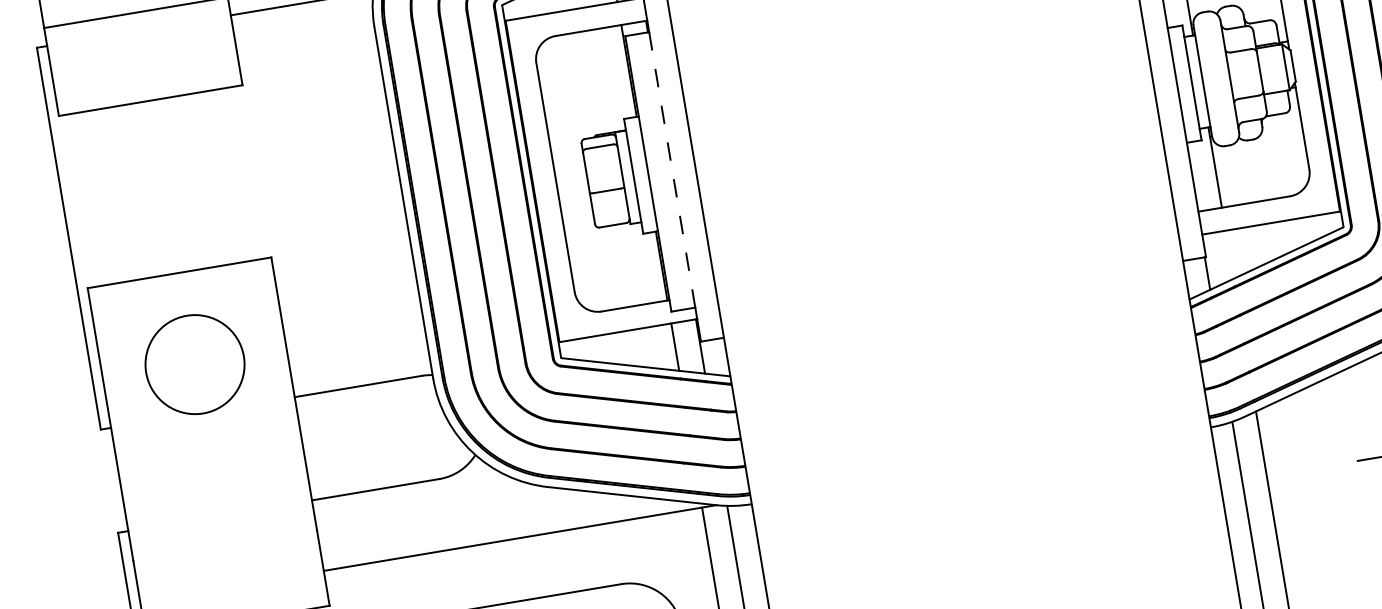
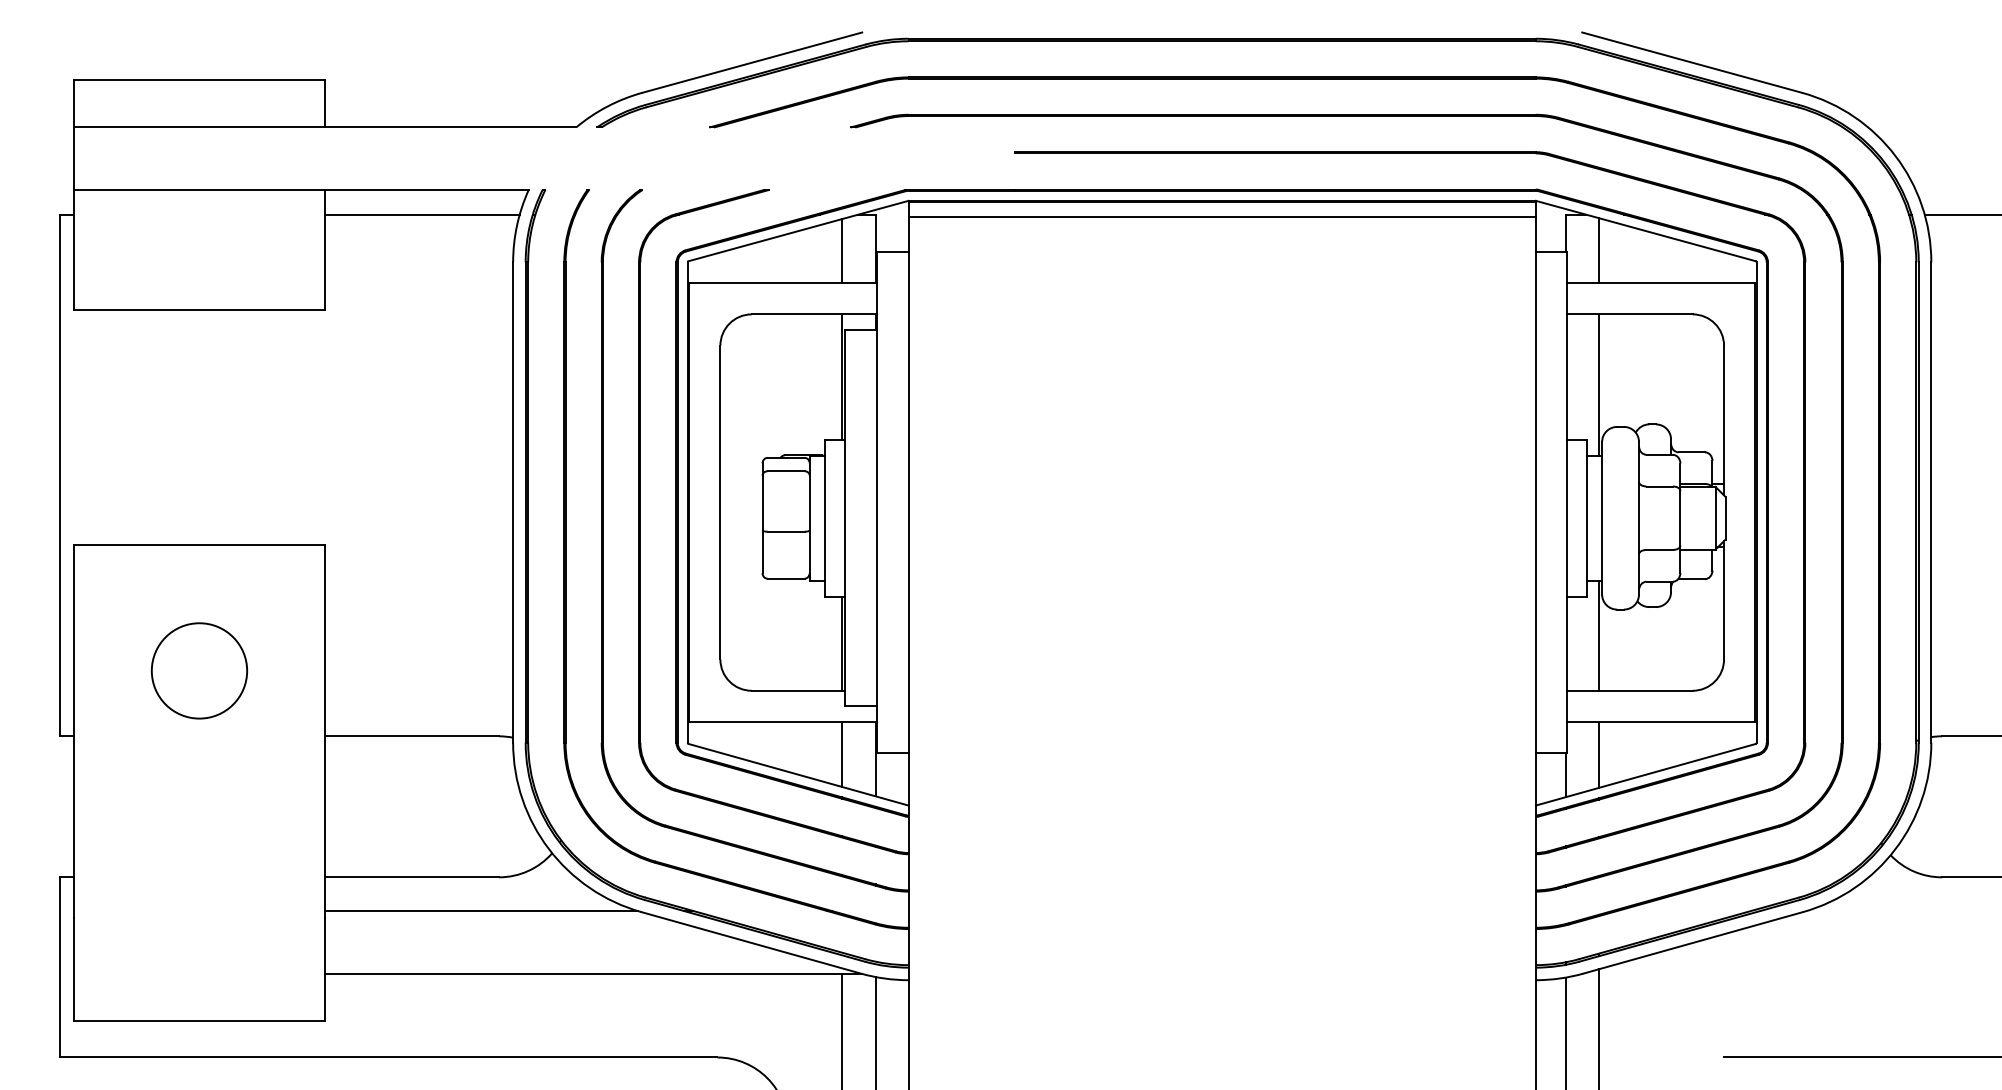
line: (672, 170) -> (877, 518), dashed -> solid
line: (1229, 254) -> (1599, 754), added
circle: (194, 364) -> (198, 670), size x0.71
line: (429, 505) -> (480, 910), added

